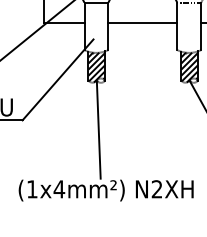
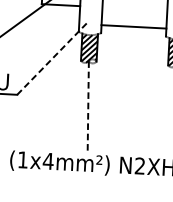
line: (142, 22) -> (133, 26), moved
line: (58, 79) -> (52, 58), solid -> dashed
line: (98, 130) -> (87, 108), solid -> dashed

